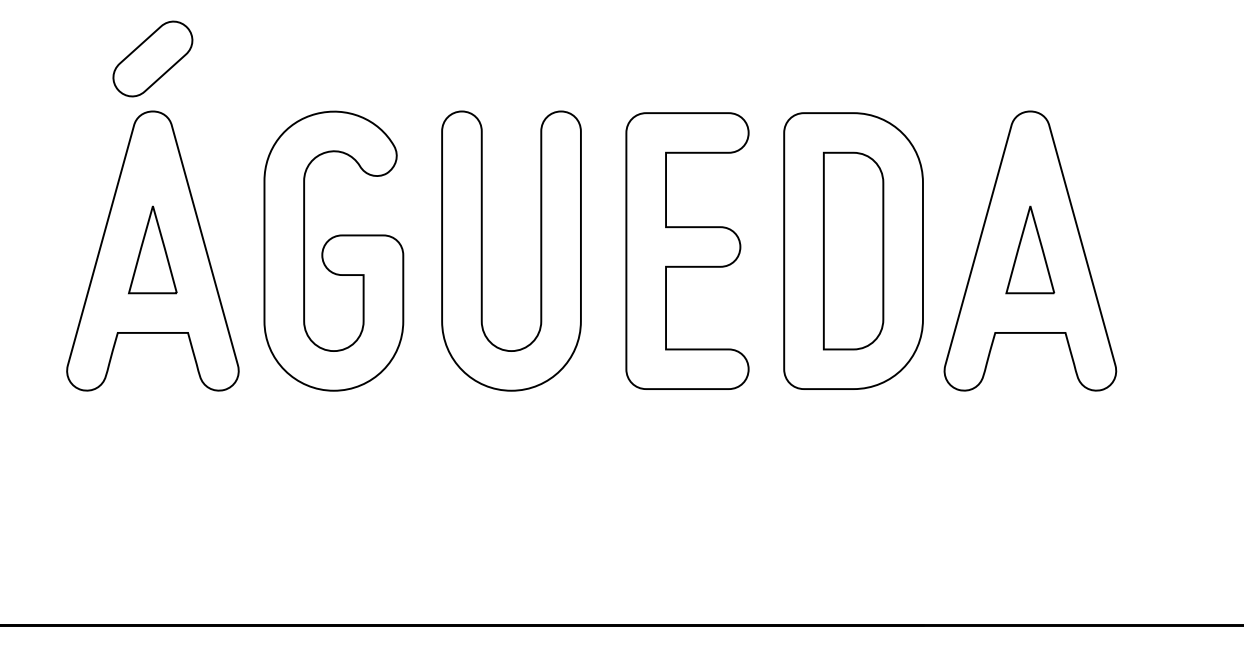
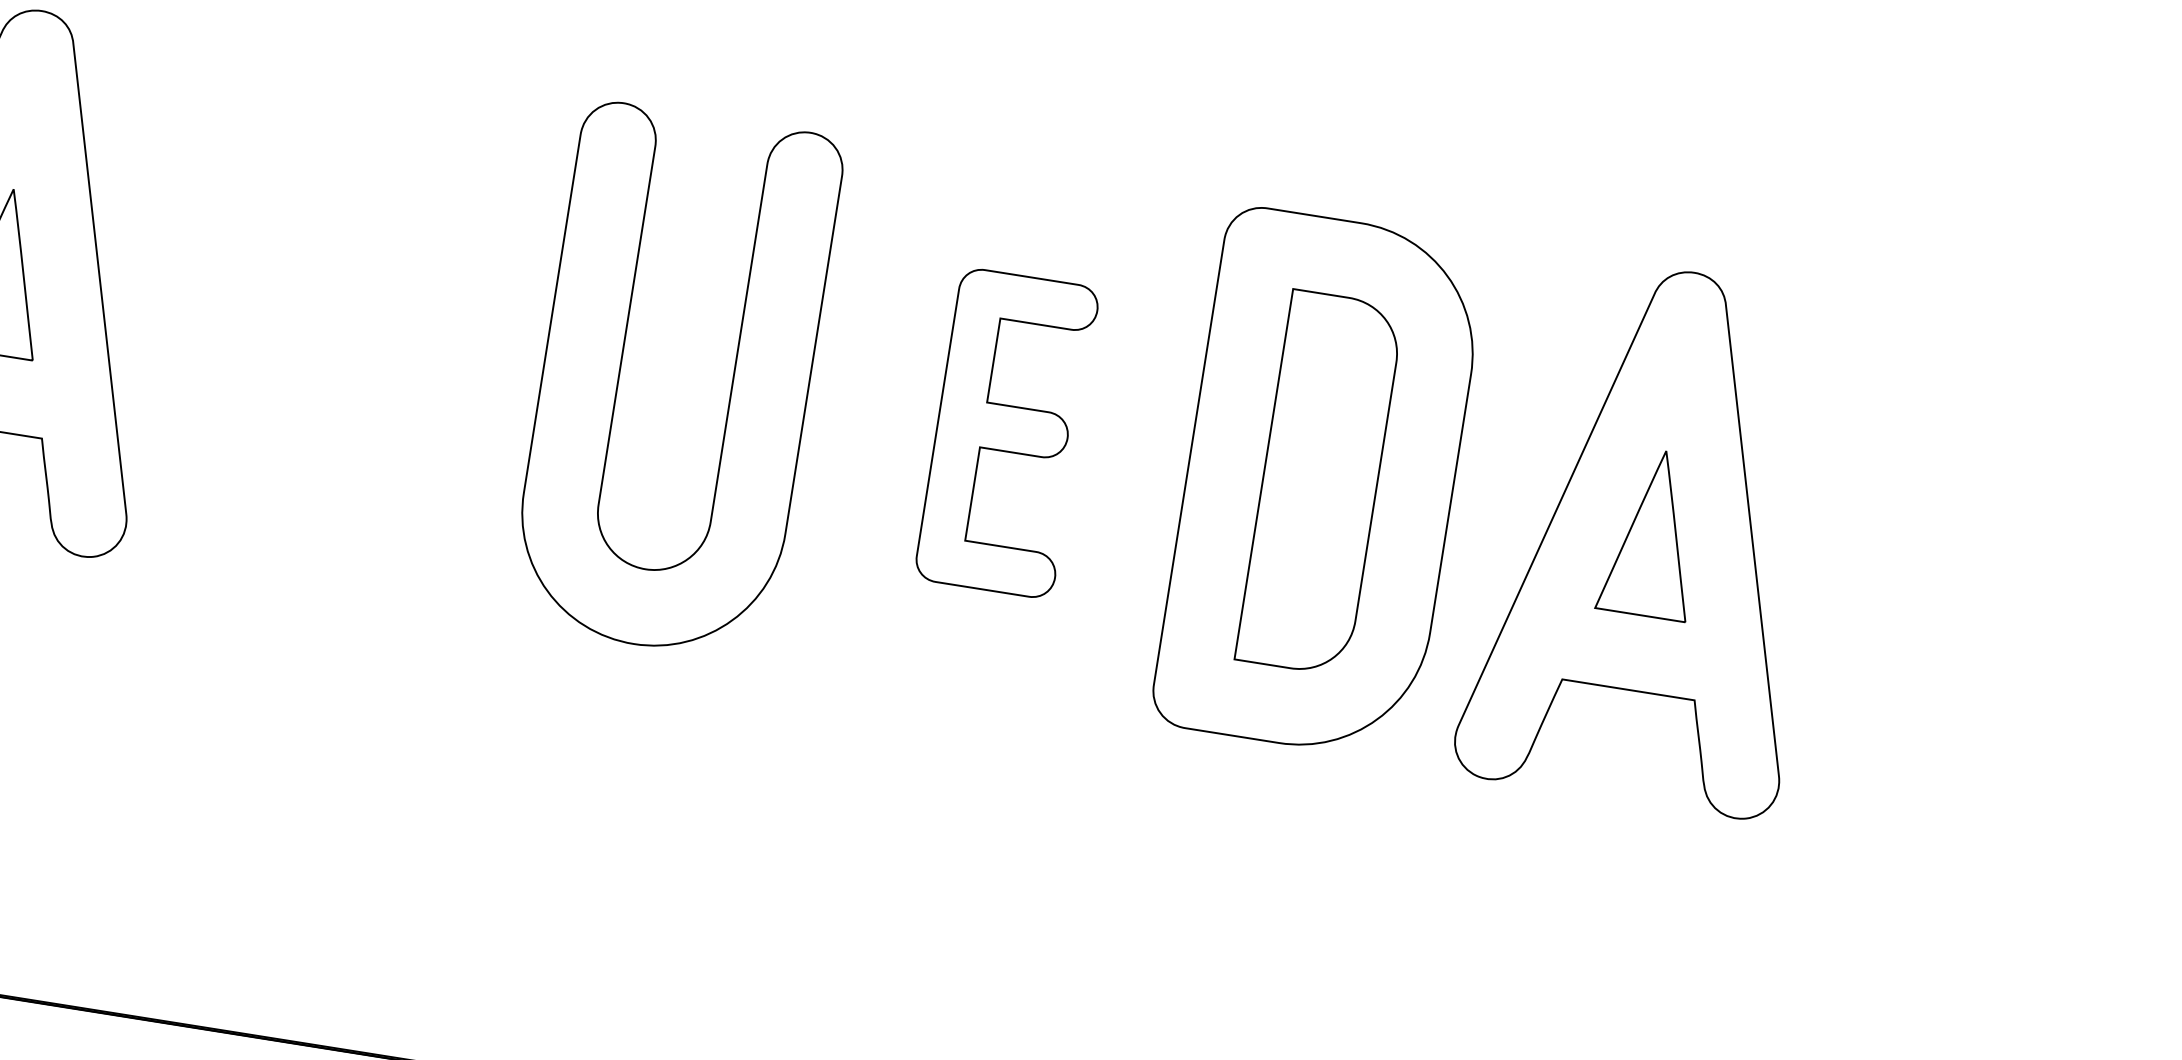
part: (333, 250) -> (340, 326), removed
part: (687, 250) -> (1007, 432), size x0.6

